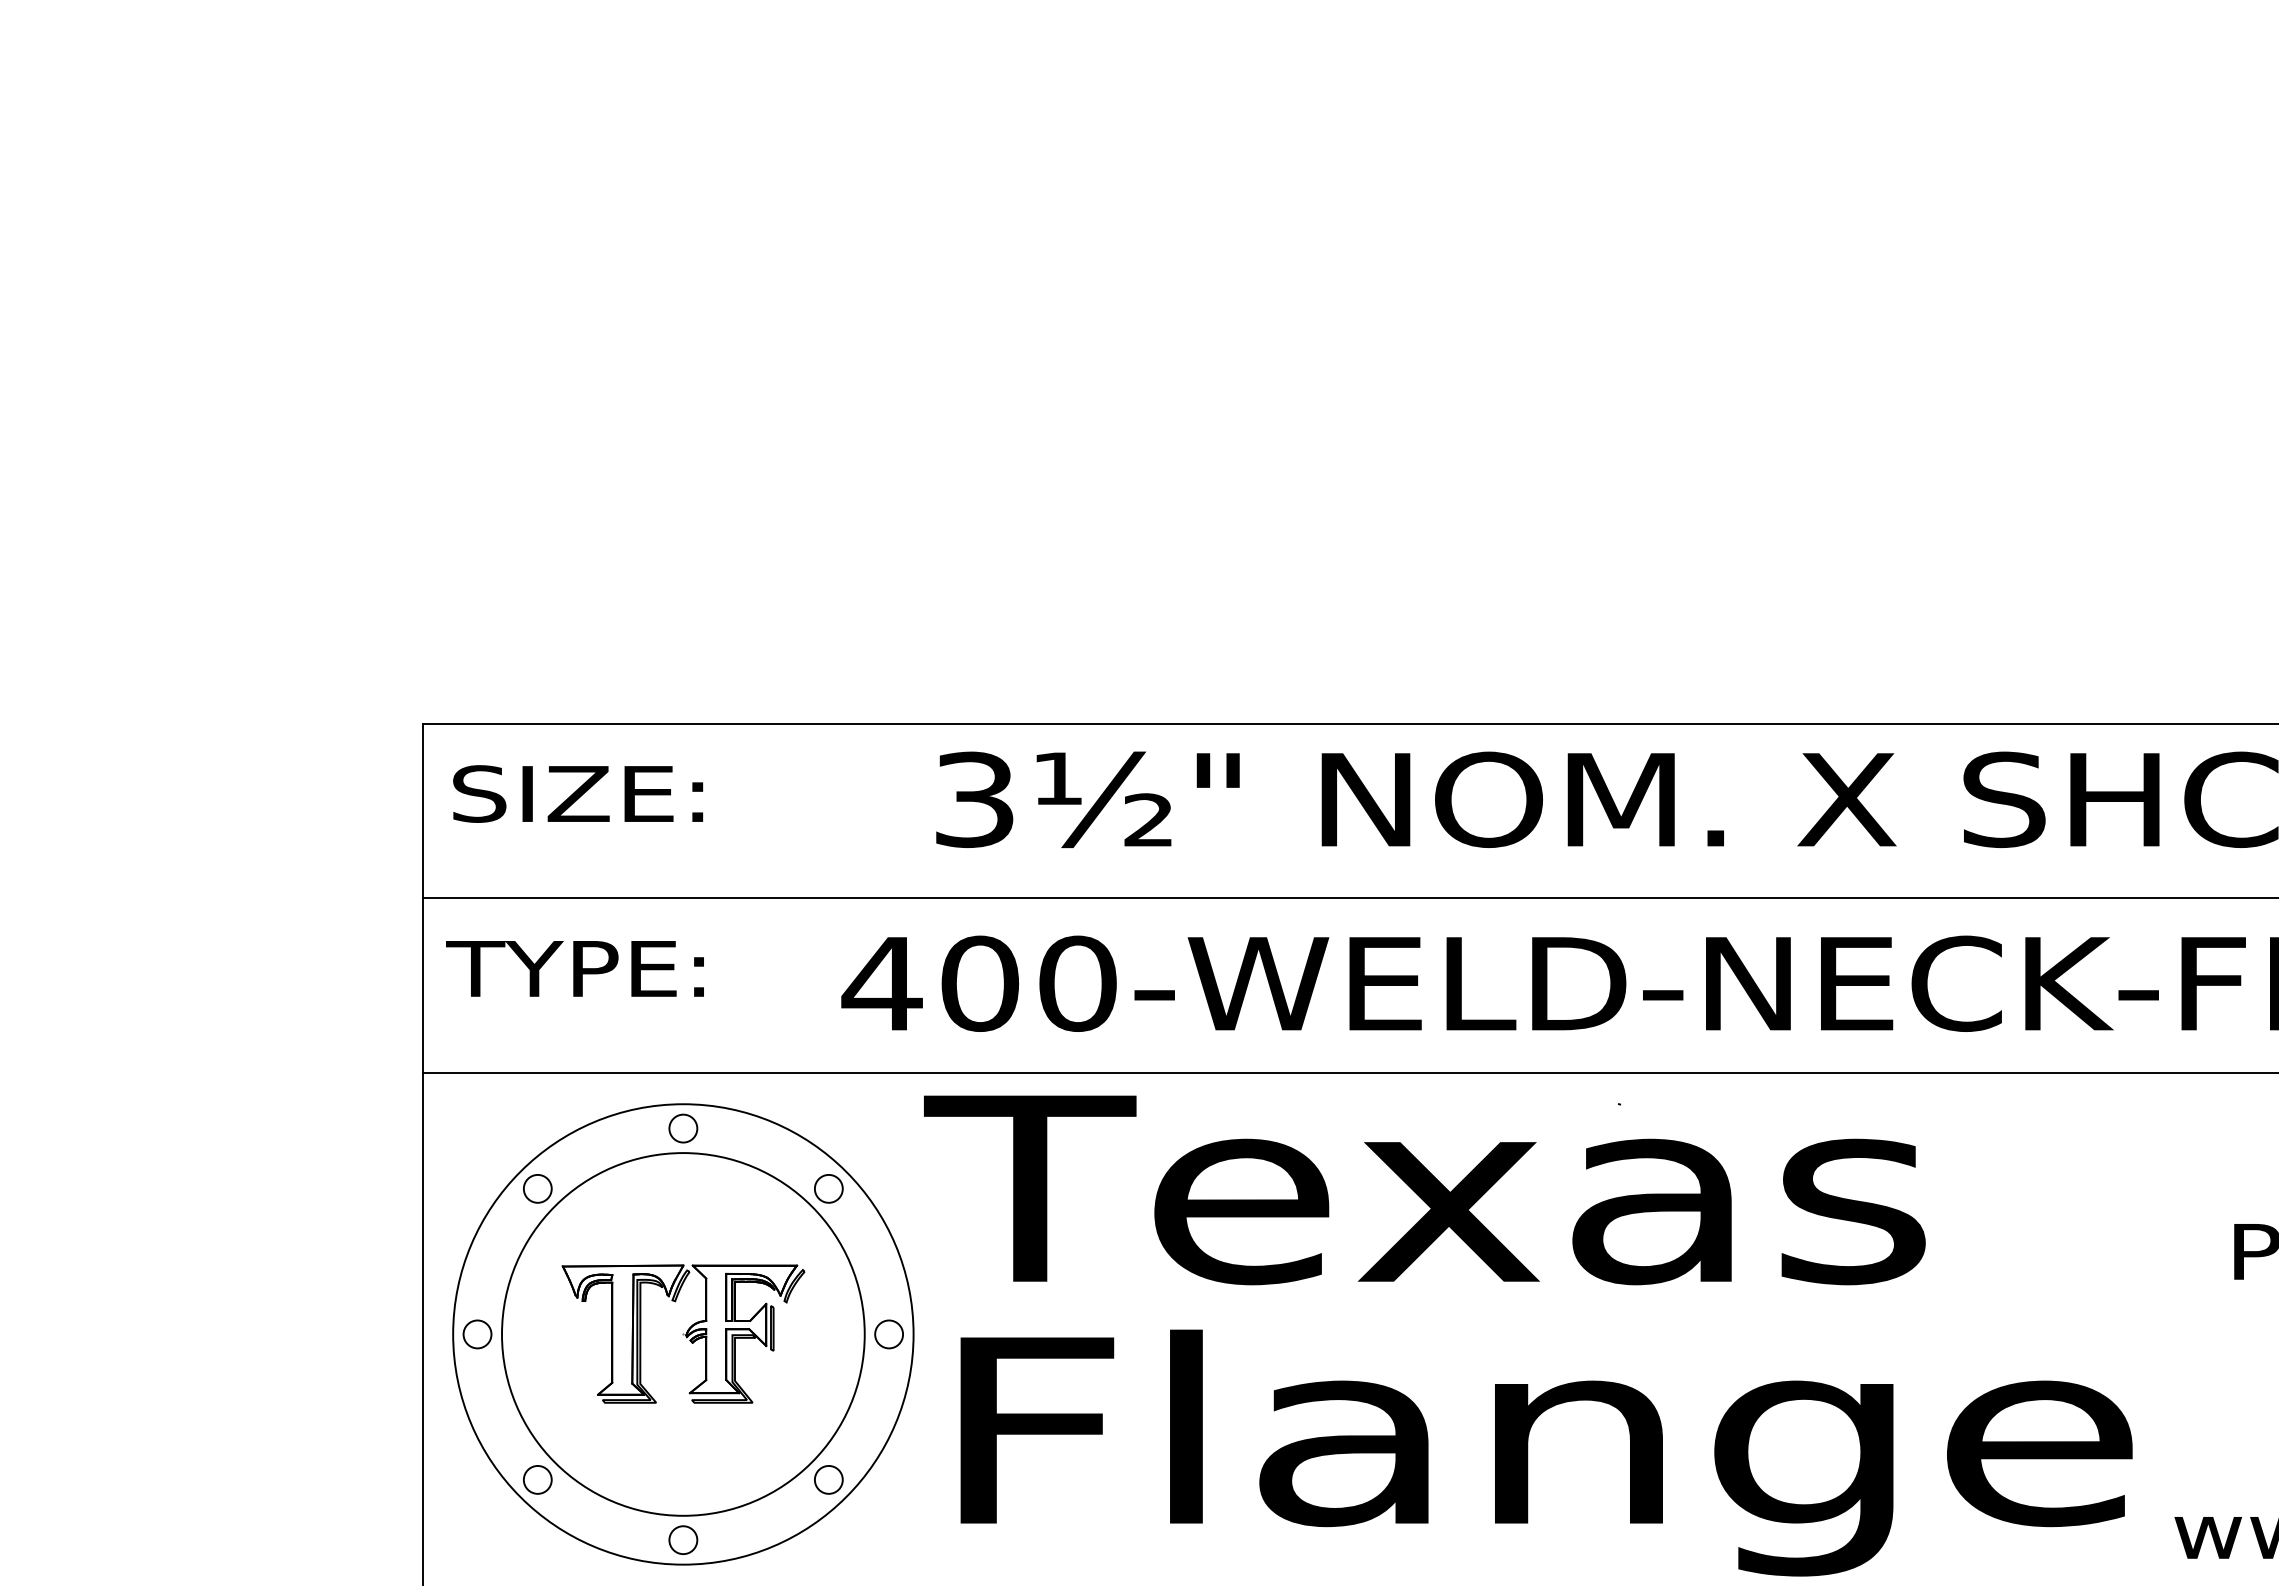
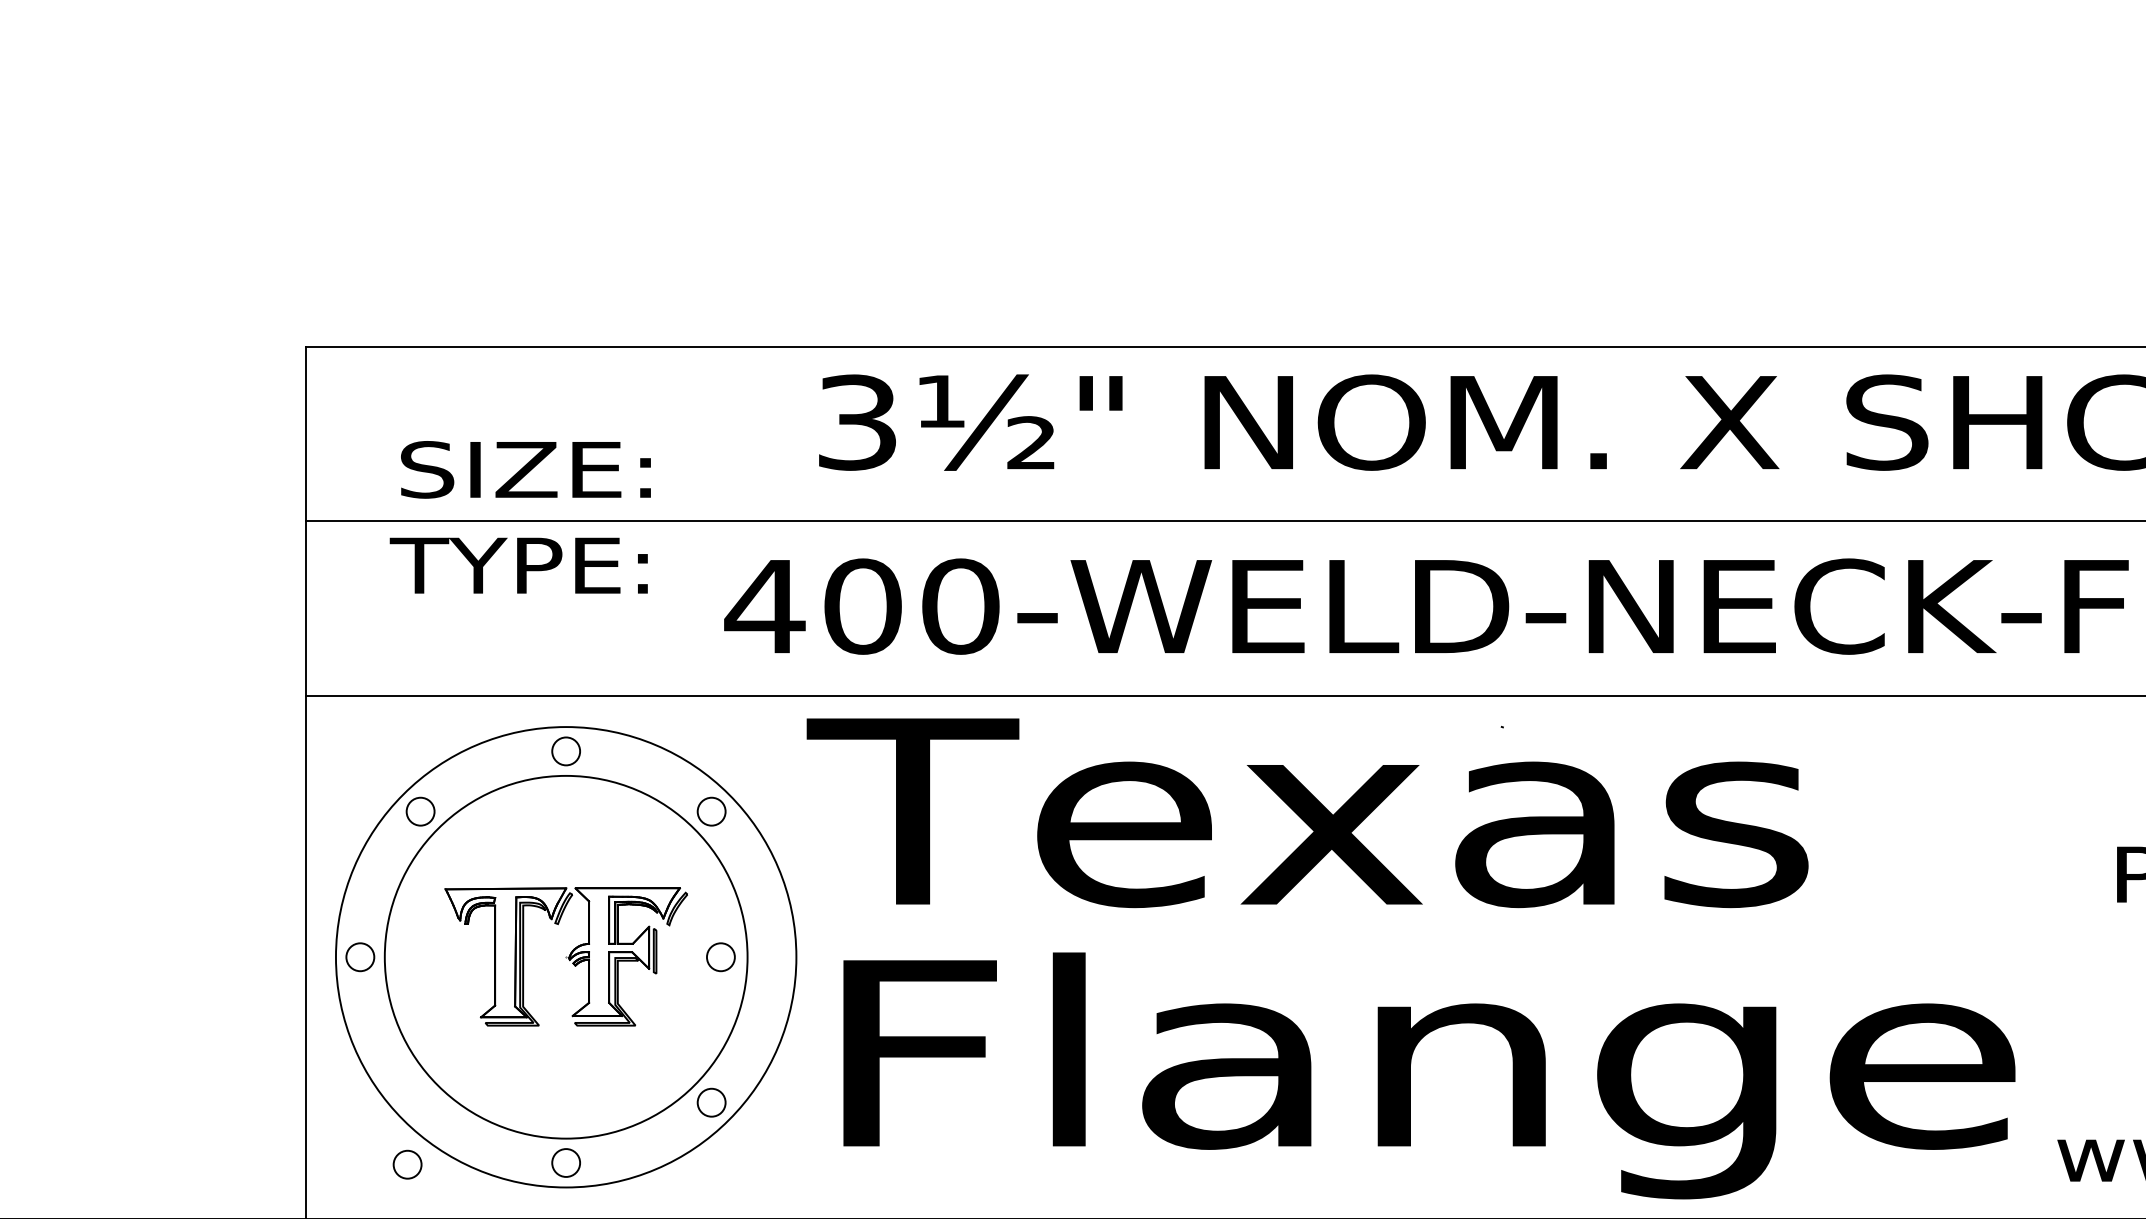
text: (578, 793) -> (526, 469), moved
text: (574, 968) -> (518, 565), moved
circle: (888, 1334) -> (720, 957), moved
circle: (537, 1479) -> (407, 1164), moved

